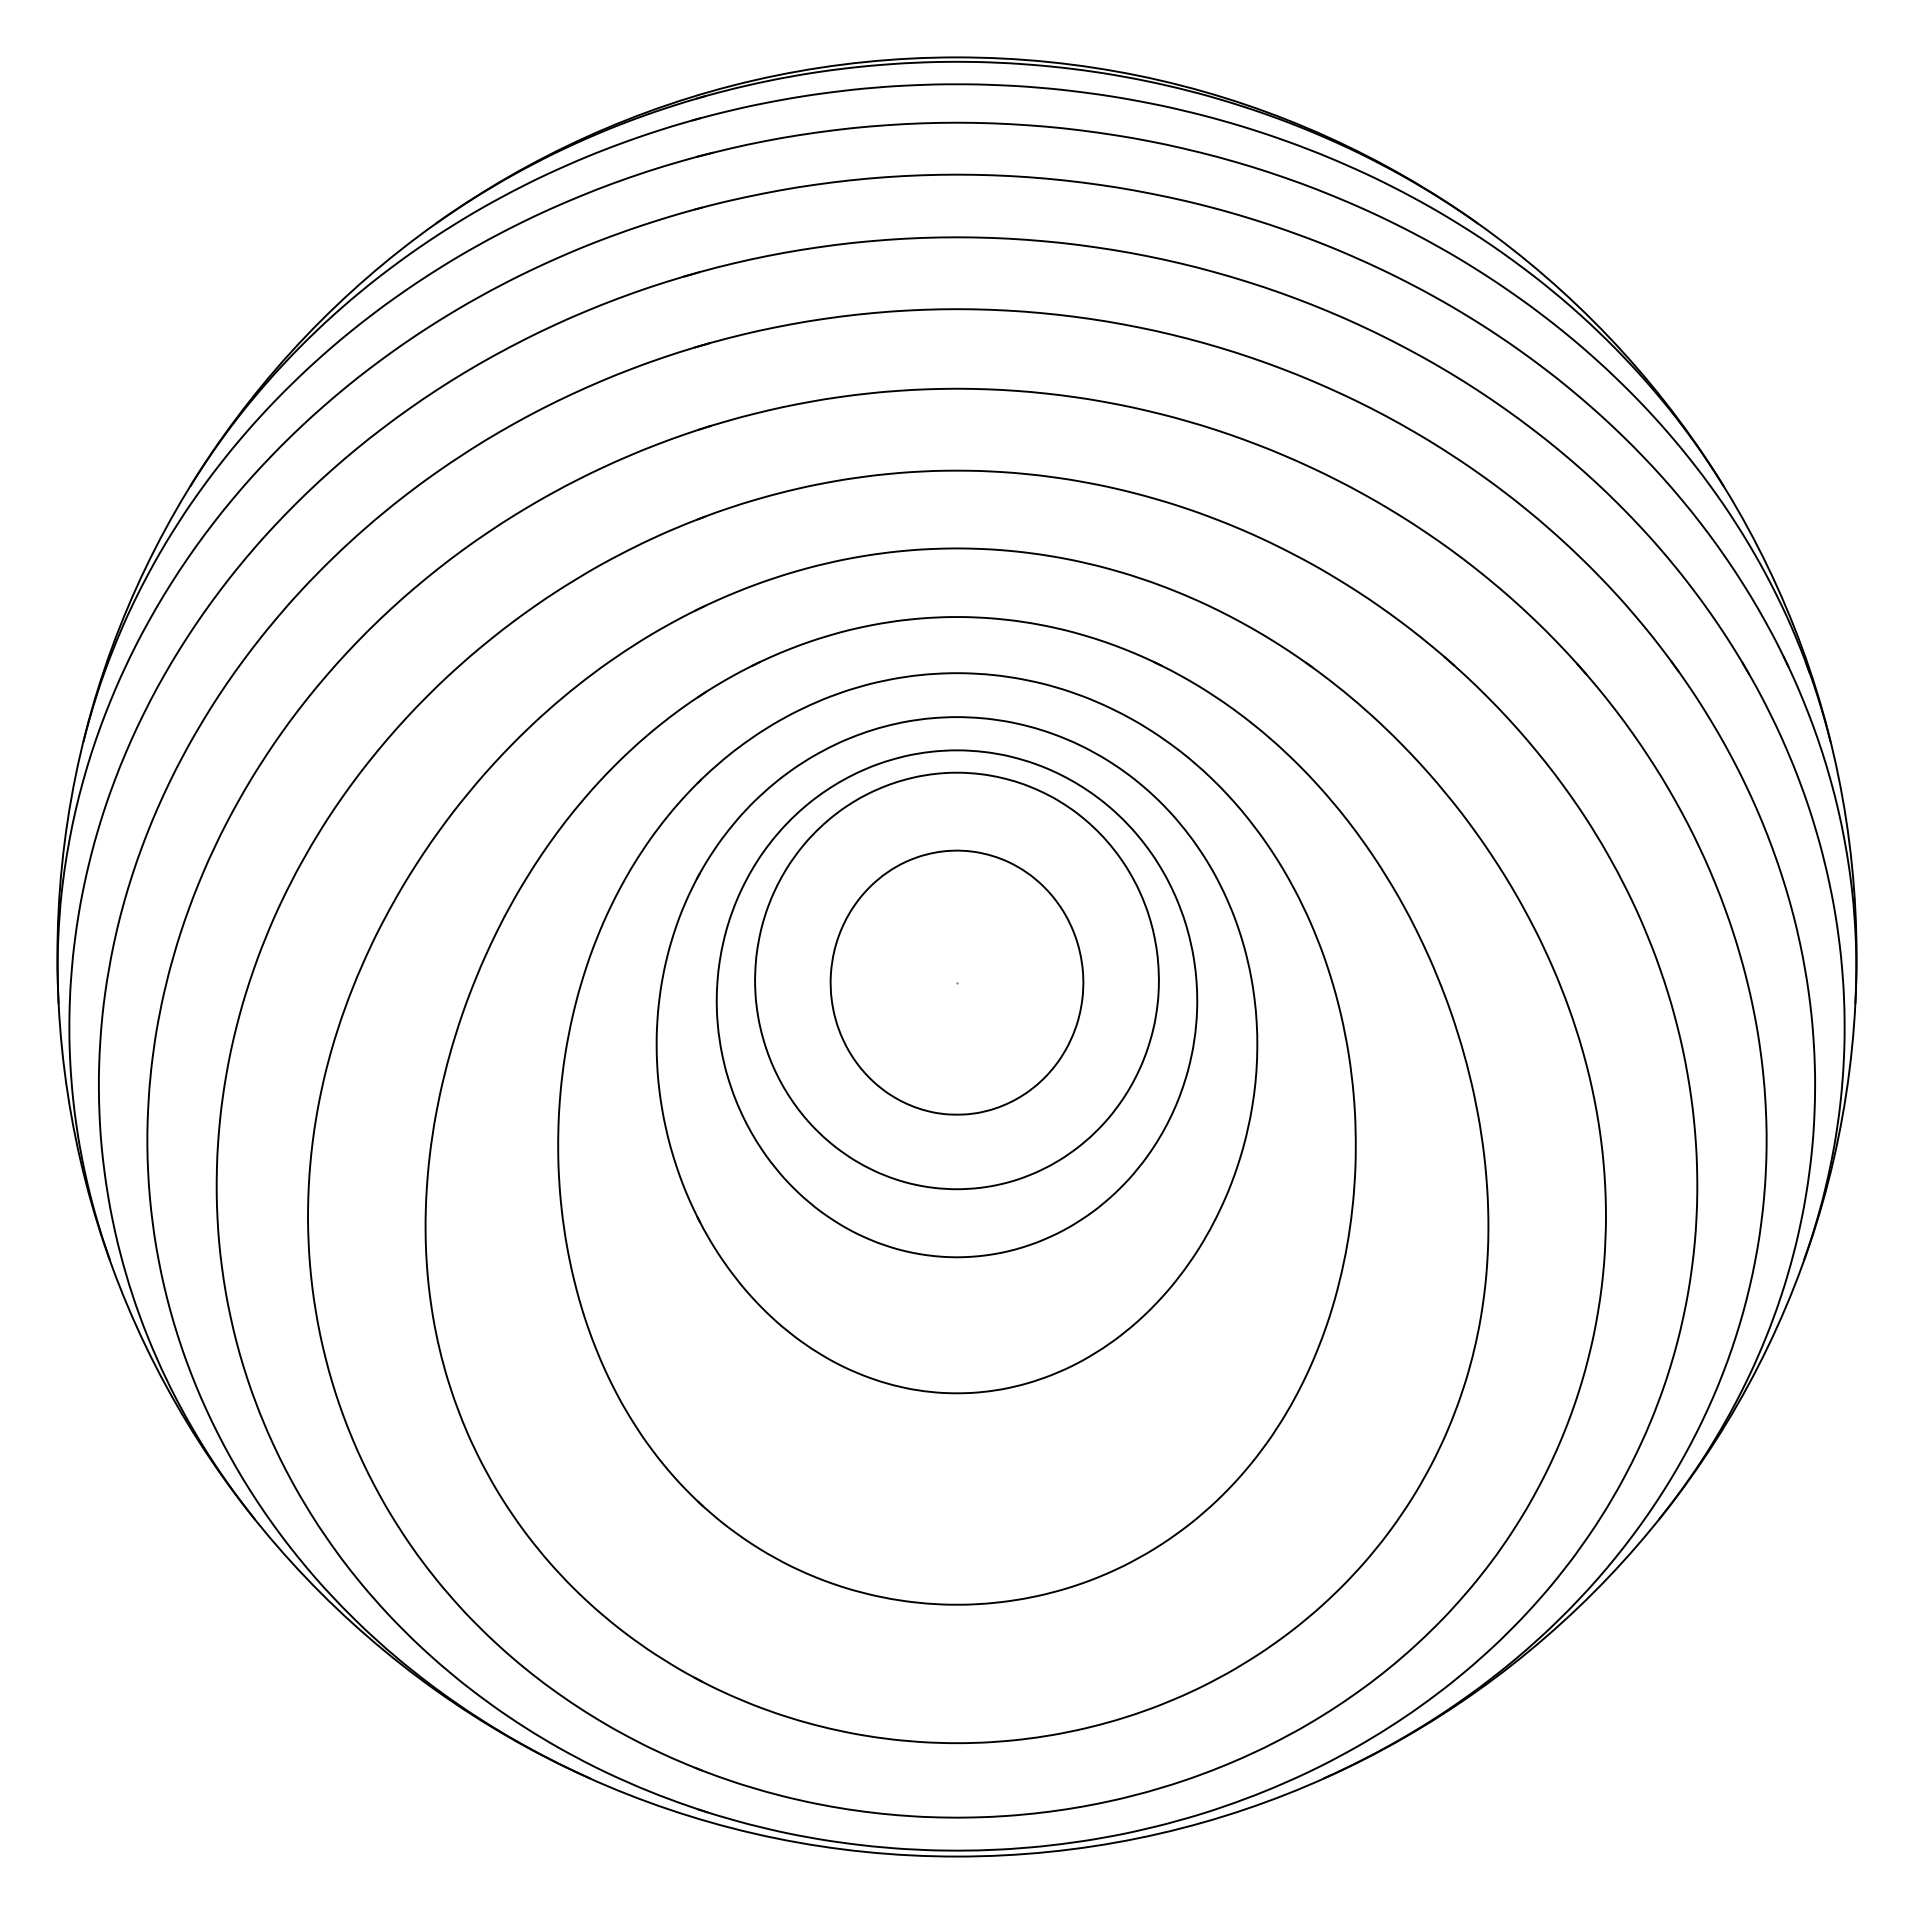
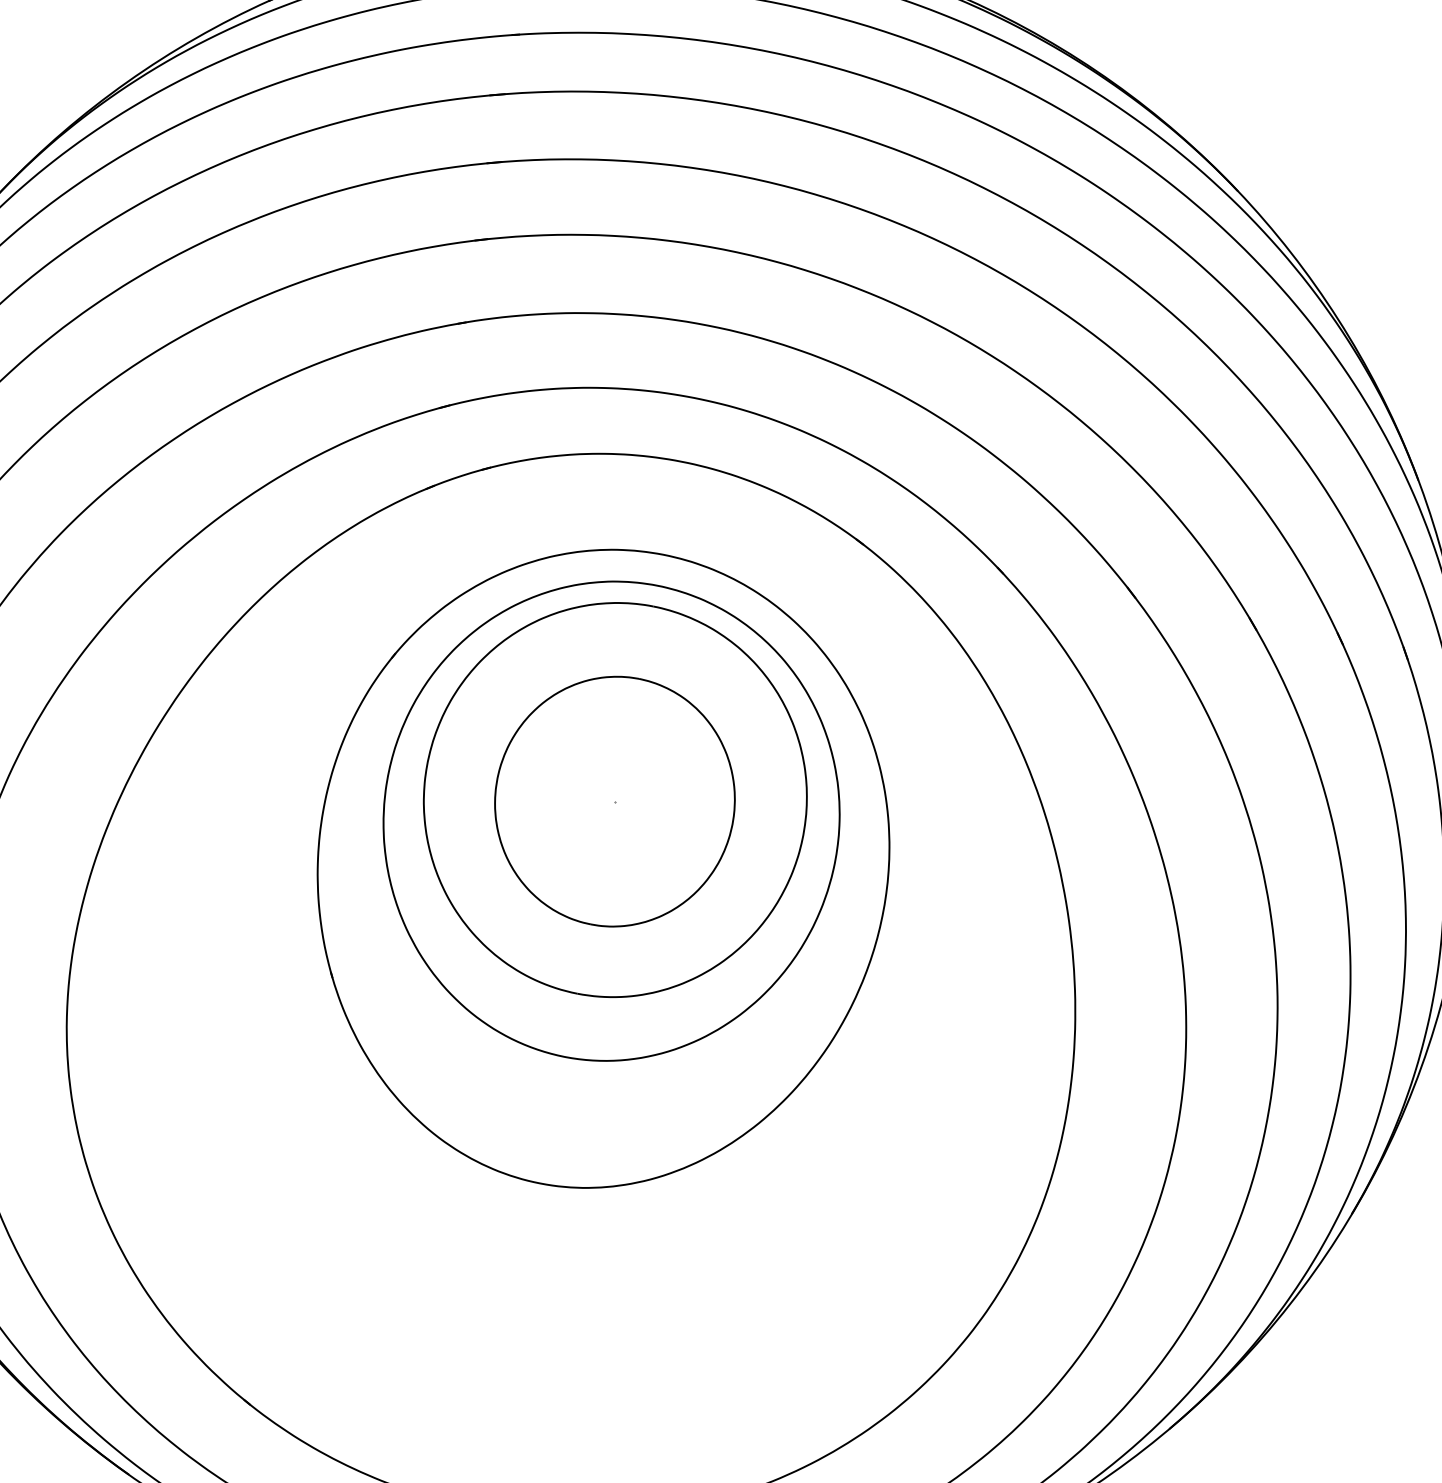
part: (956, 1138) -> (586, 946), removed

